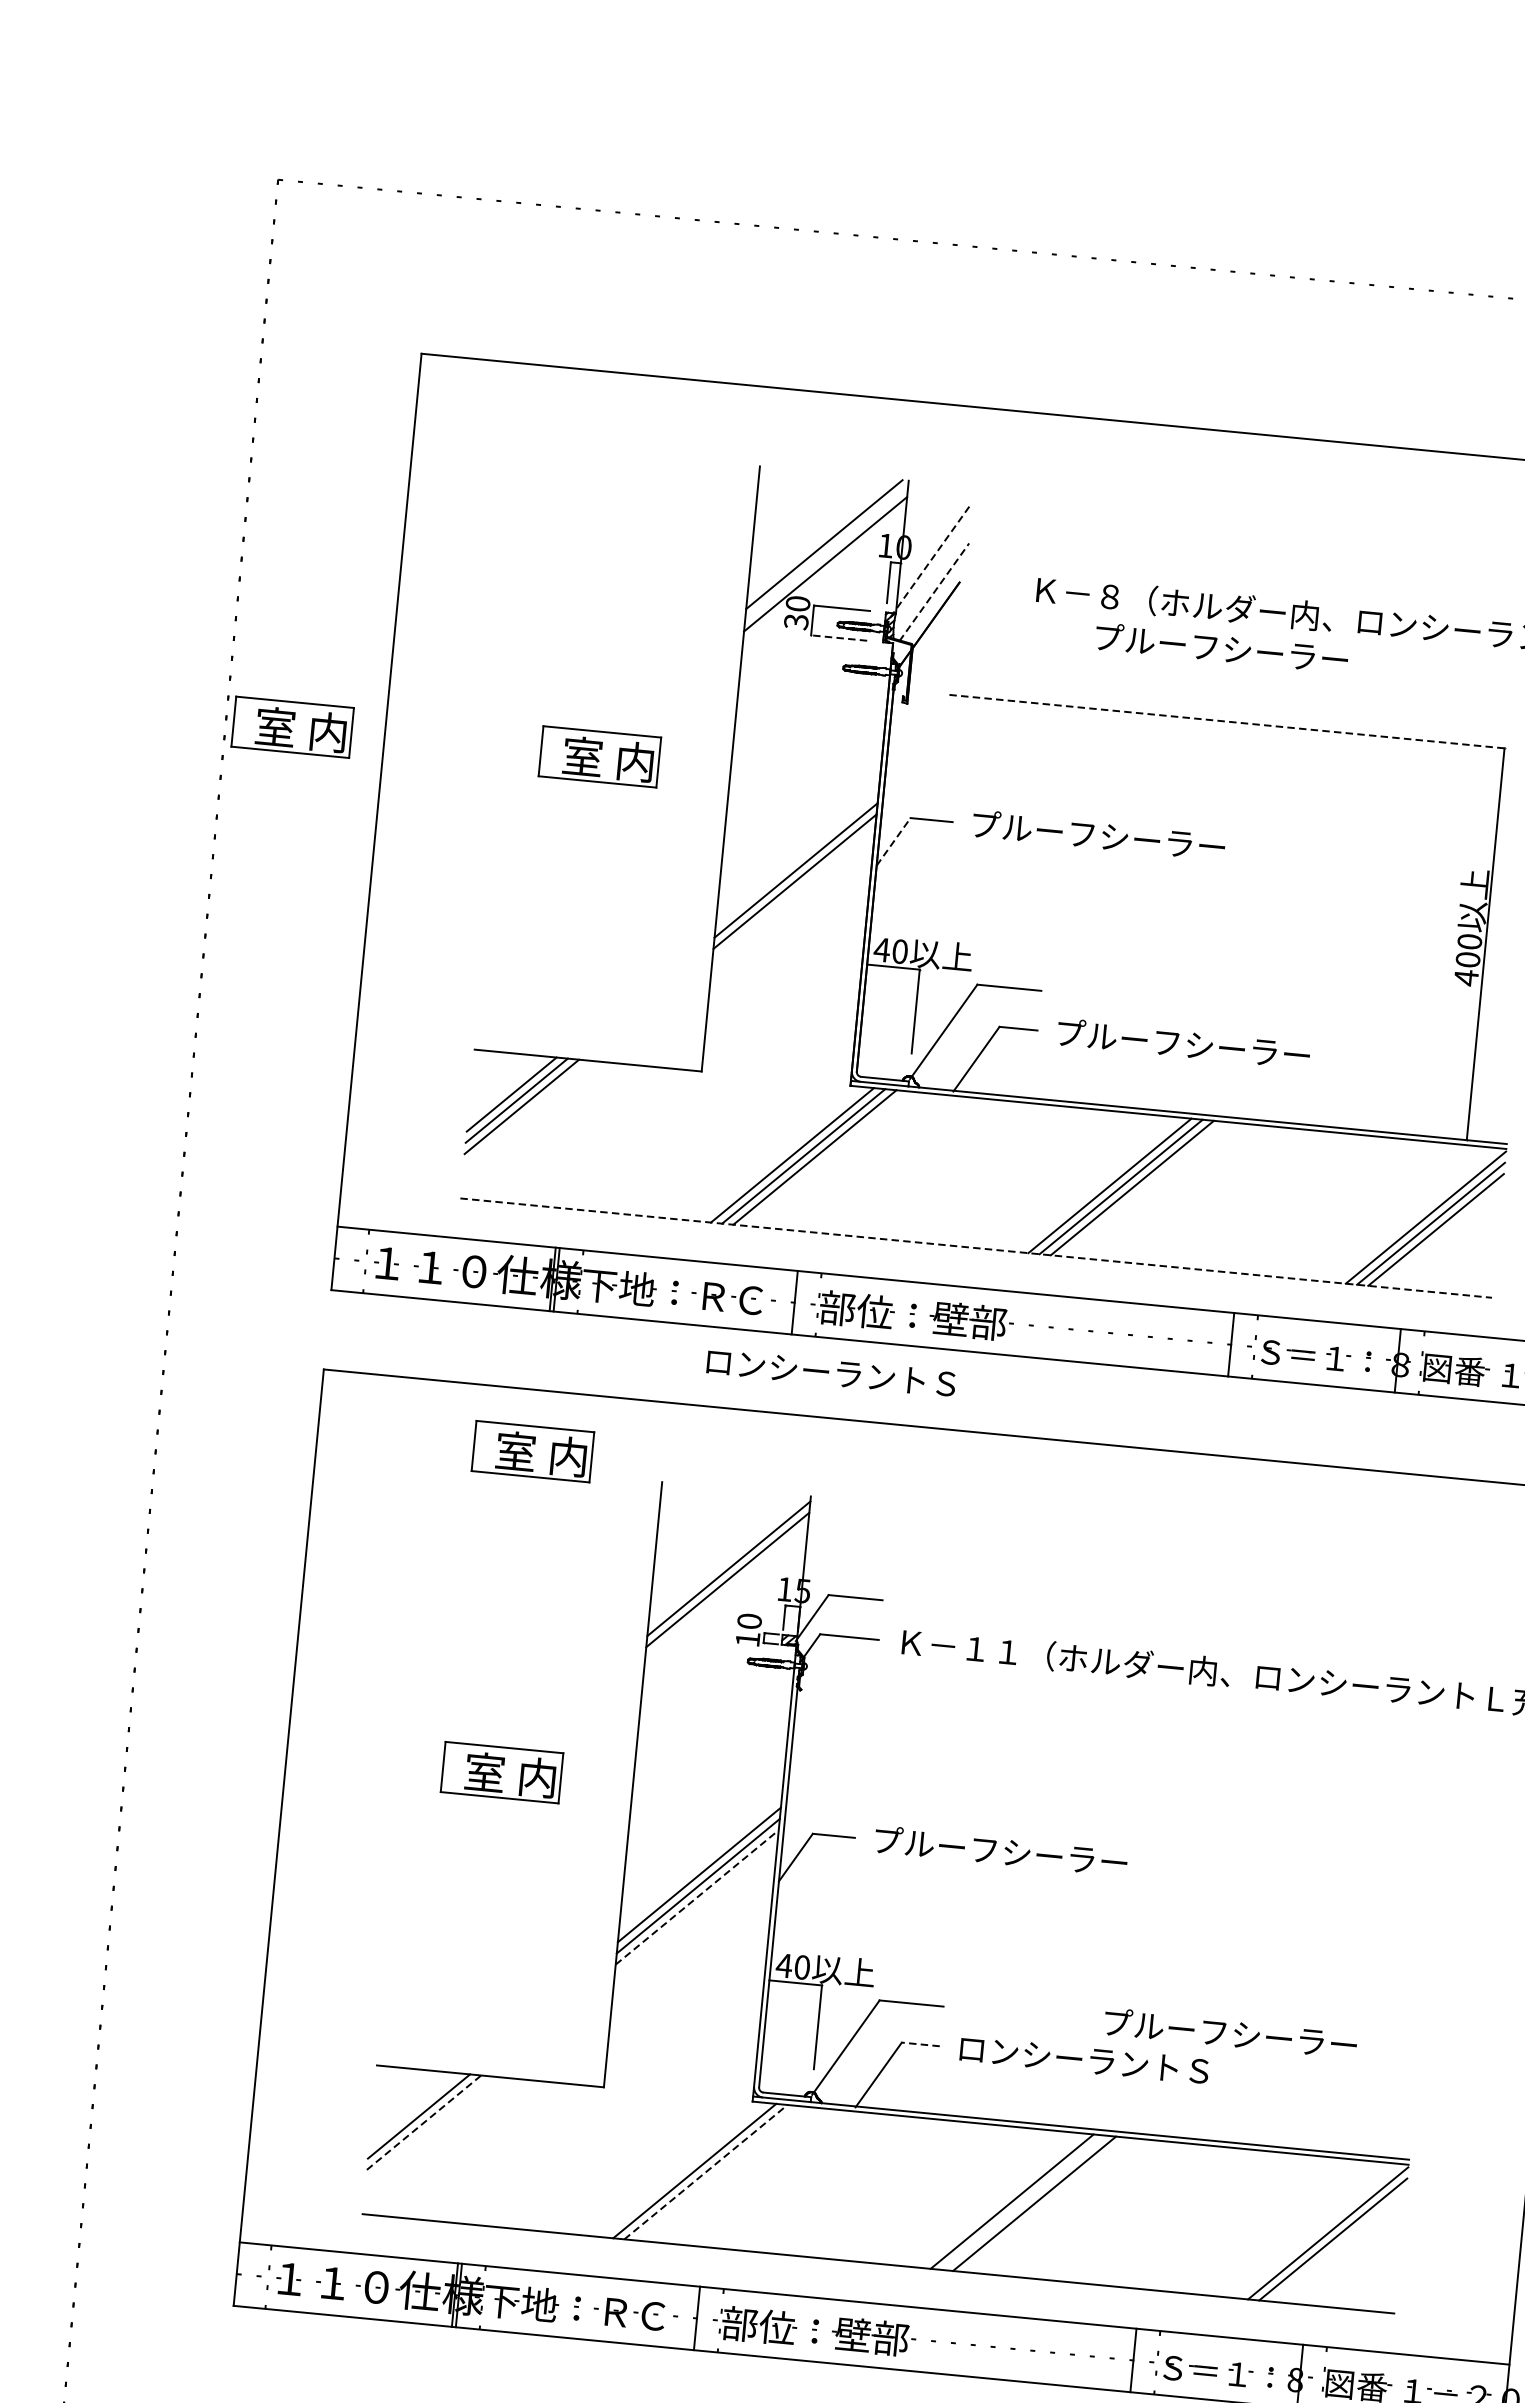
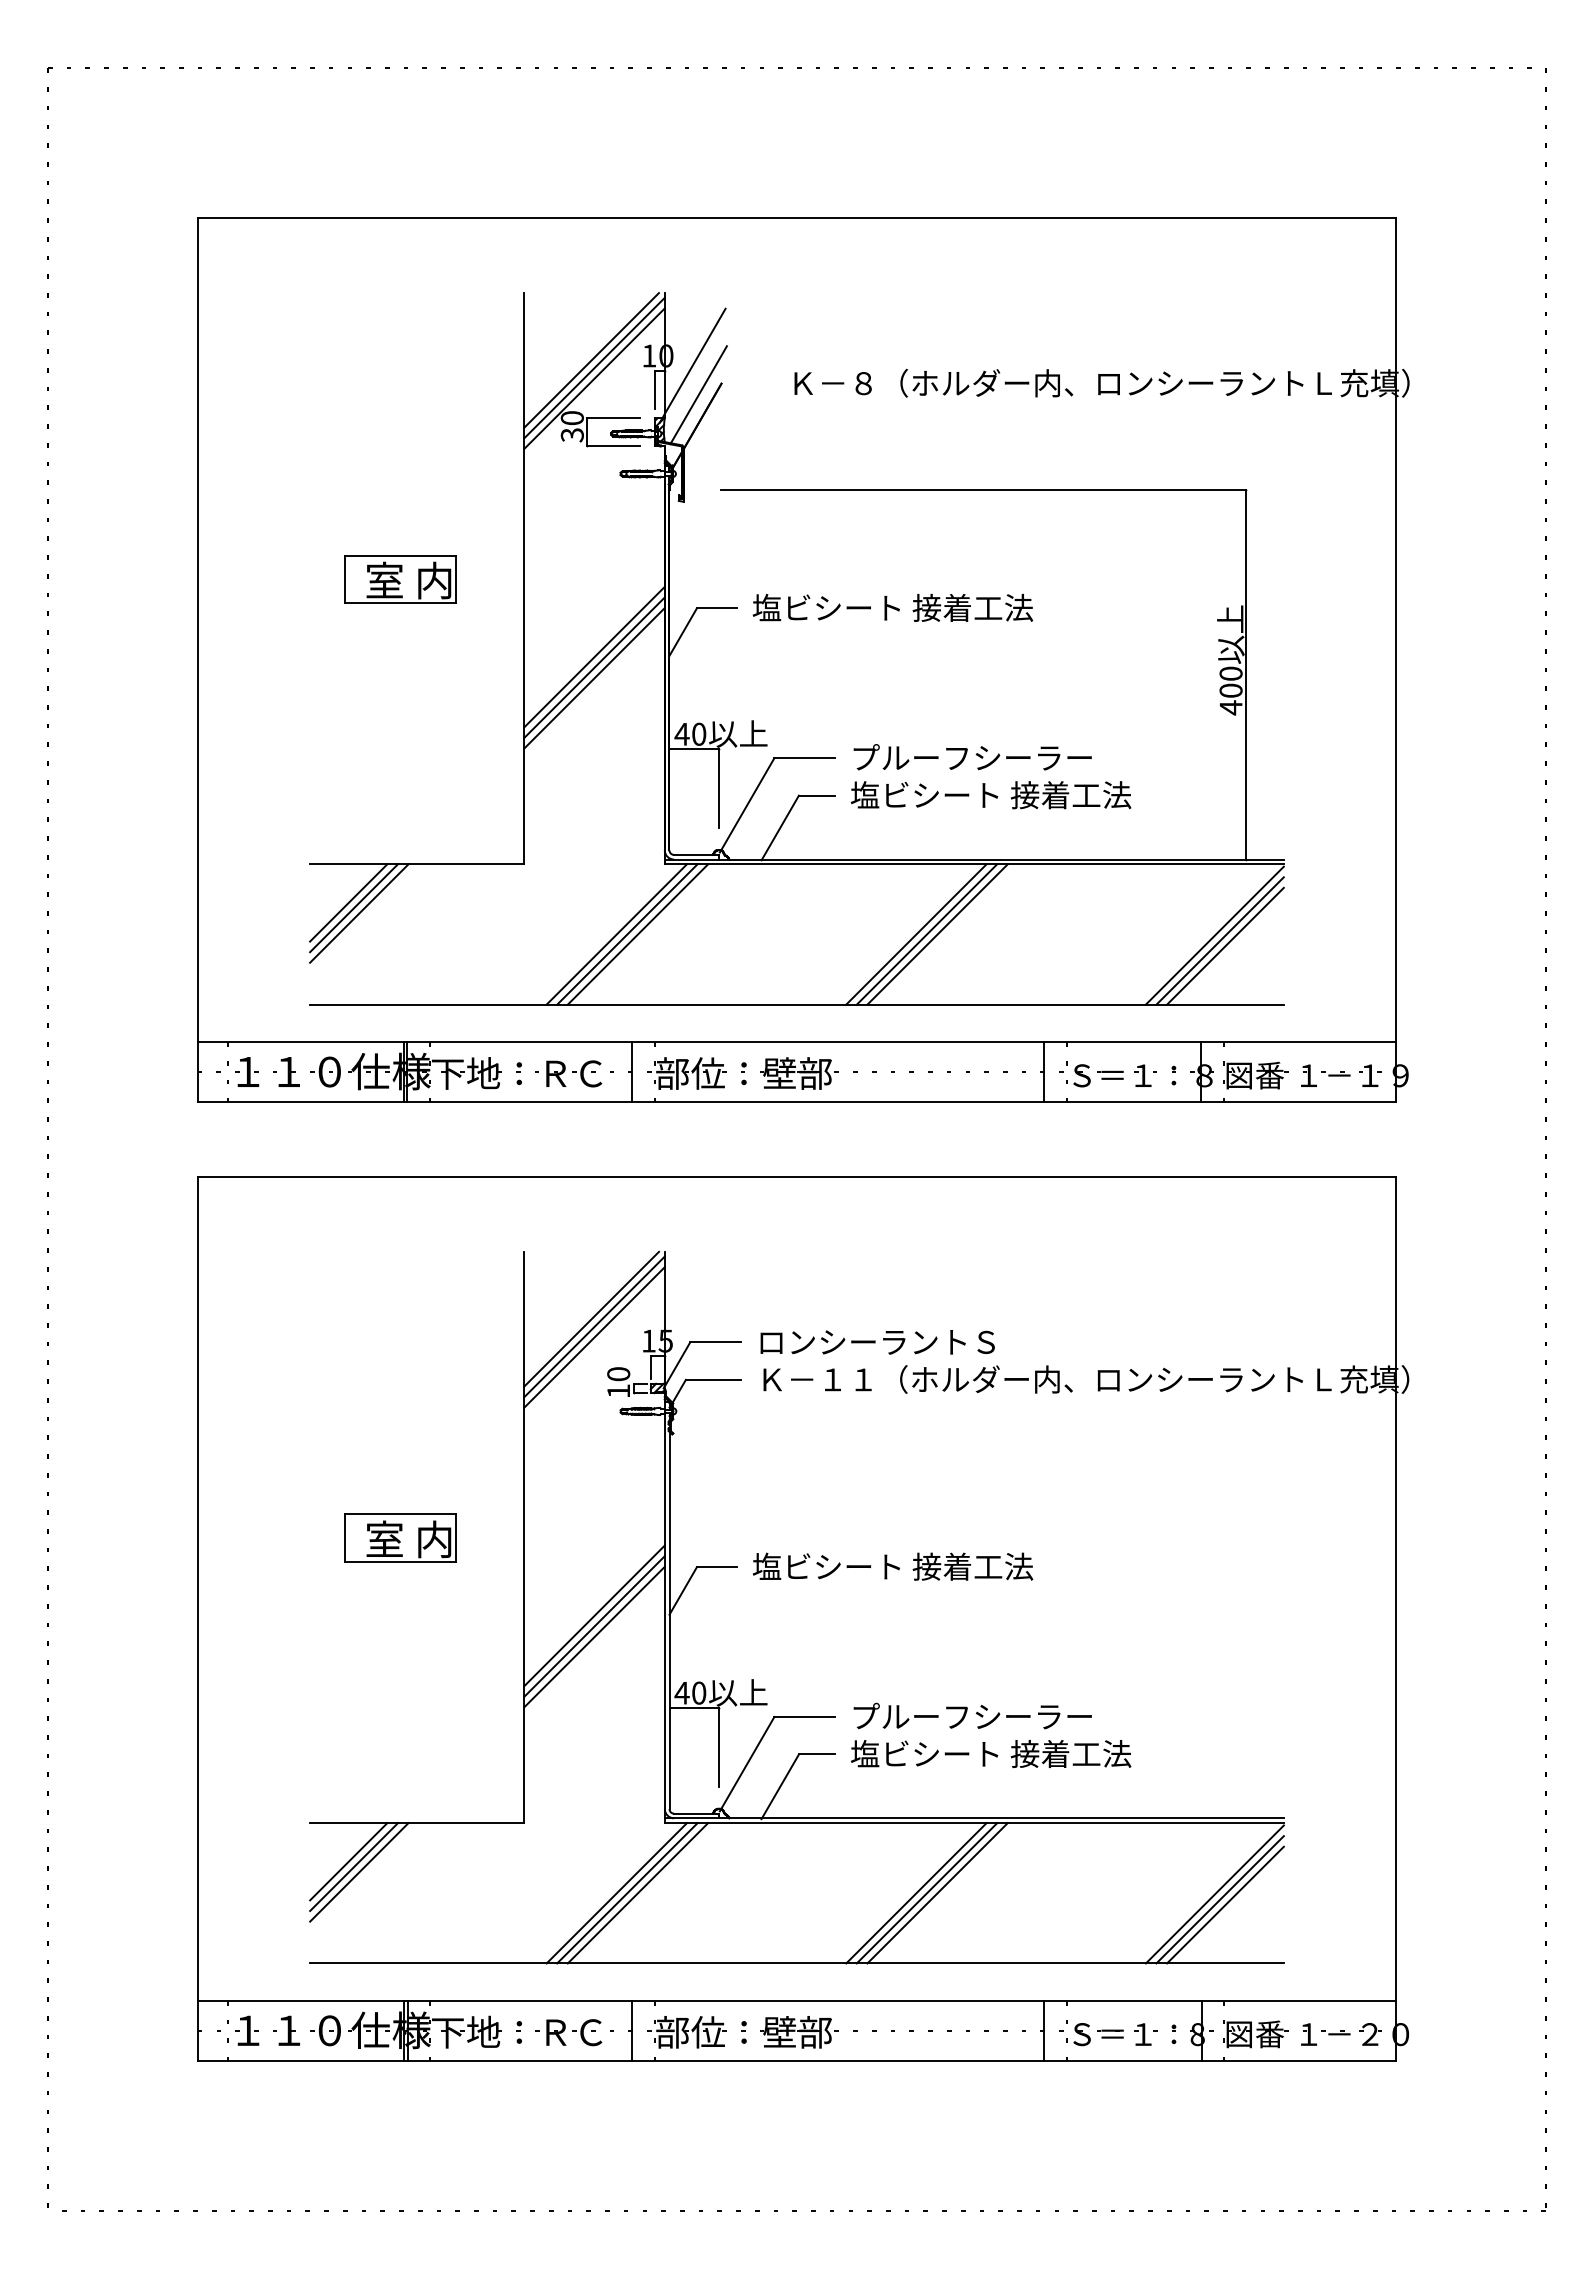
line: (826, 552) -> (594, 367), added
line: (930, 560) -> (692, 365), dashed -> solid
line: (934, 591) -> (698, 394), dashed -> solid
line: (838, 638) -> (613, 446), dashed -> solid
text: (1221, 648) -> (972, 757), moved
line: (1226, 721) -> (983, 489), dashed -> solid
part: (292, 727) -> (110, 579), removed
text: (1117, 837) -> (892, 607), プルーフシーラー -> 塩ビシート 接着工法
line: (894, 841) -> (683, 631), dashed -> solid
line: (797, 858) -> (594, 656), added
text: (1202, 1046) -> (990, 795), プルーフシーラー -> 塩ビシート 接着工法
line: (975, 1247) -> (796, 1004), dashed -> solid
text: (831, 1372) -> (877, 1342), moved
part: (532, 1451) -> (400, 1234), removed
line: (726, 1559) -> (591, 1318), added
text: (1020, 1853) -> (892, 1566), プルーフシーラー -> 塩ビシート 接着工法
line: (697, 1896) -> (594, 1636), dashed -> solid
text: (1230, 2032) -> (972, 1715), moved
line: (920, 2044) -> (816, 1754), dashed -> solid
text: (1105, 2062) -> (991, 1754), ロンシーラントＳ -> 塩ビシート 接着工法
line: (413, 2110) -> (348, 1861), added
line: (424, 2122) -> (359, 1872), dashed -> solid
line: (706, 2171) -> (627, 1892), dashed -> solid
line: (716, 2173) -> (637, 1893), added
line: (1022, 2202) -> (926, 1893), added
line: (1338, 2245) -> (1225, 1904), added

